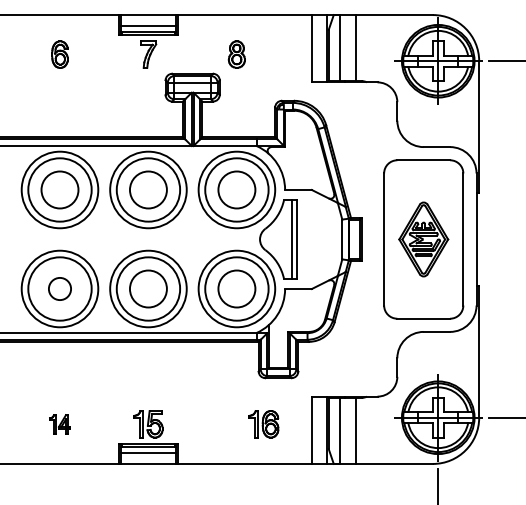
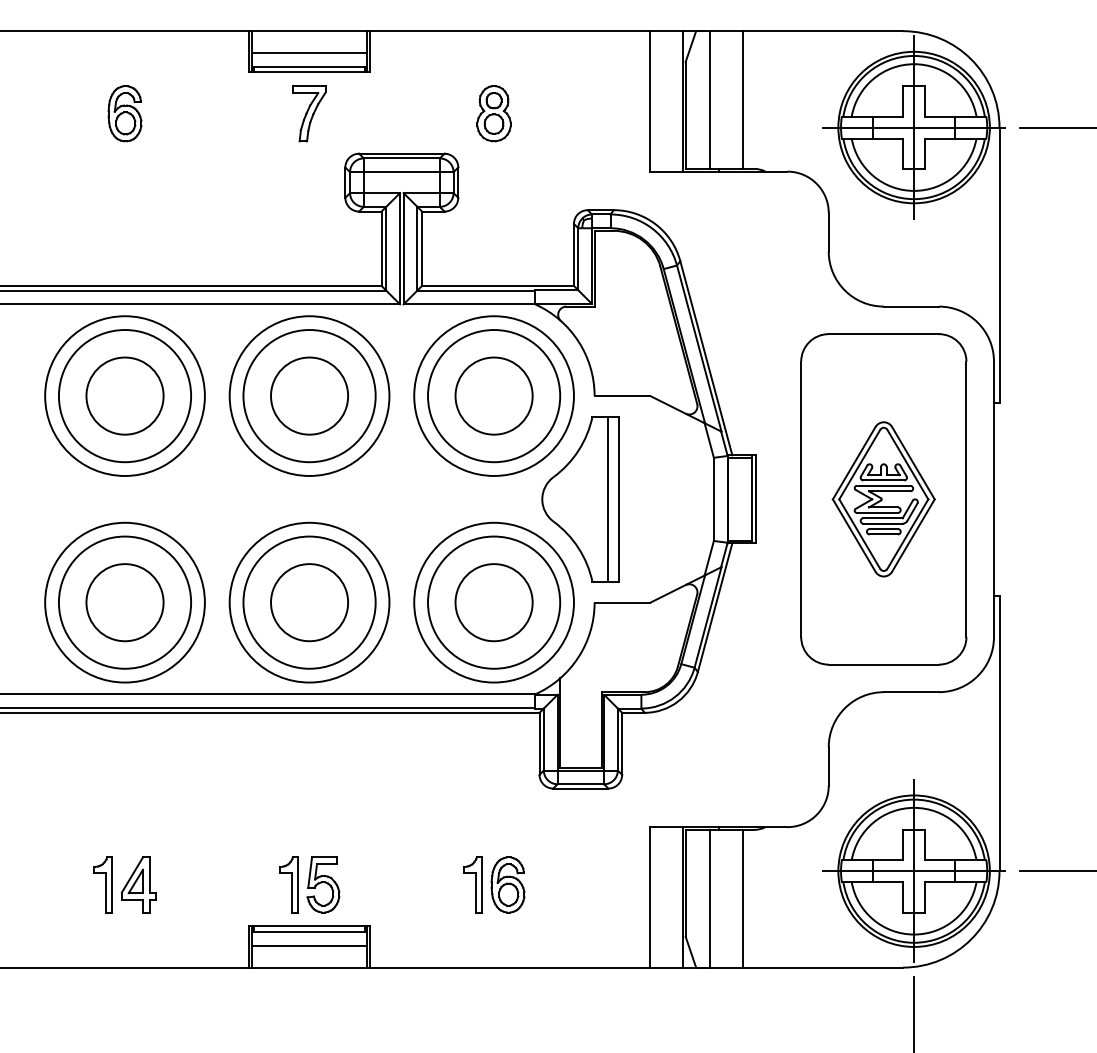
circle: (59, 288) -> (123, 601), size x1.67
part: (59, 424) -> (123, 885), size x1.43
part: (263, 424) -> (493, 885), moved

